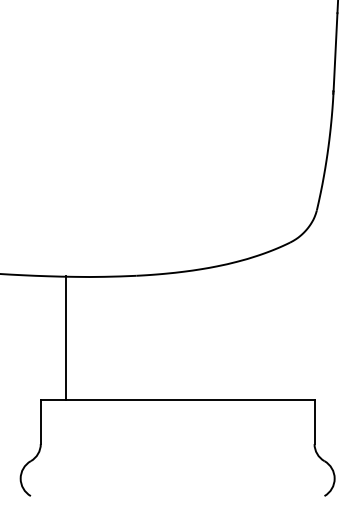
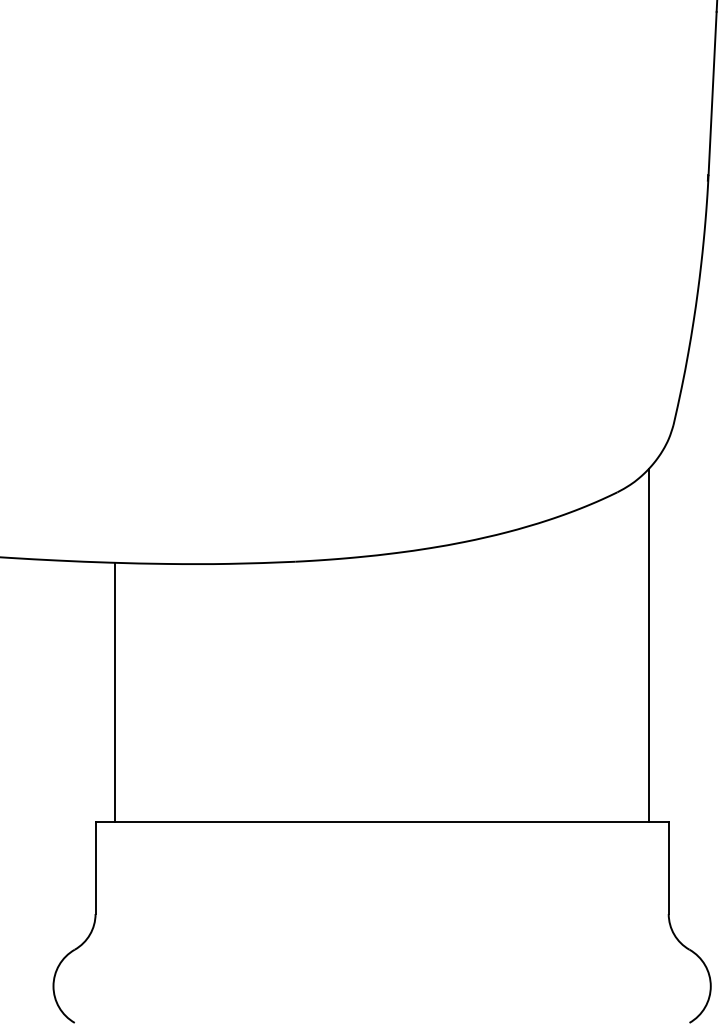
line: (305, 315) -> (649, 644), added
line: (66, 338) -> (115, 692), moved

